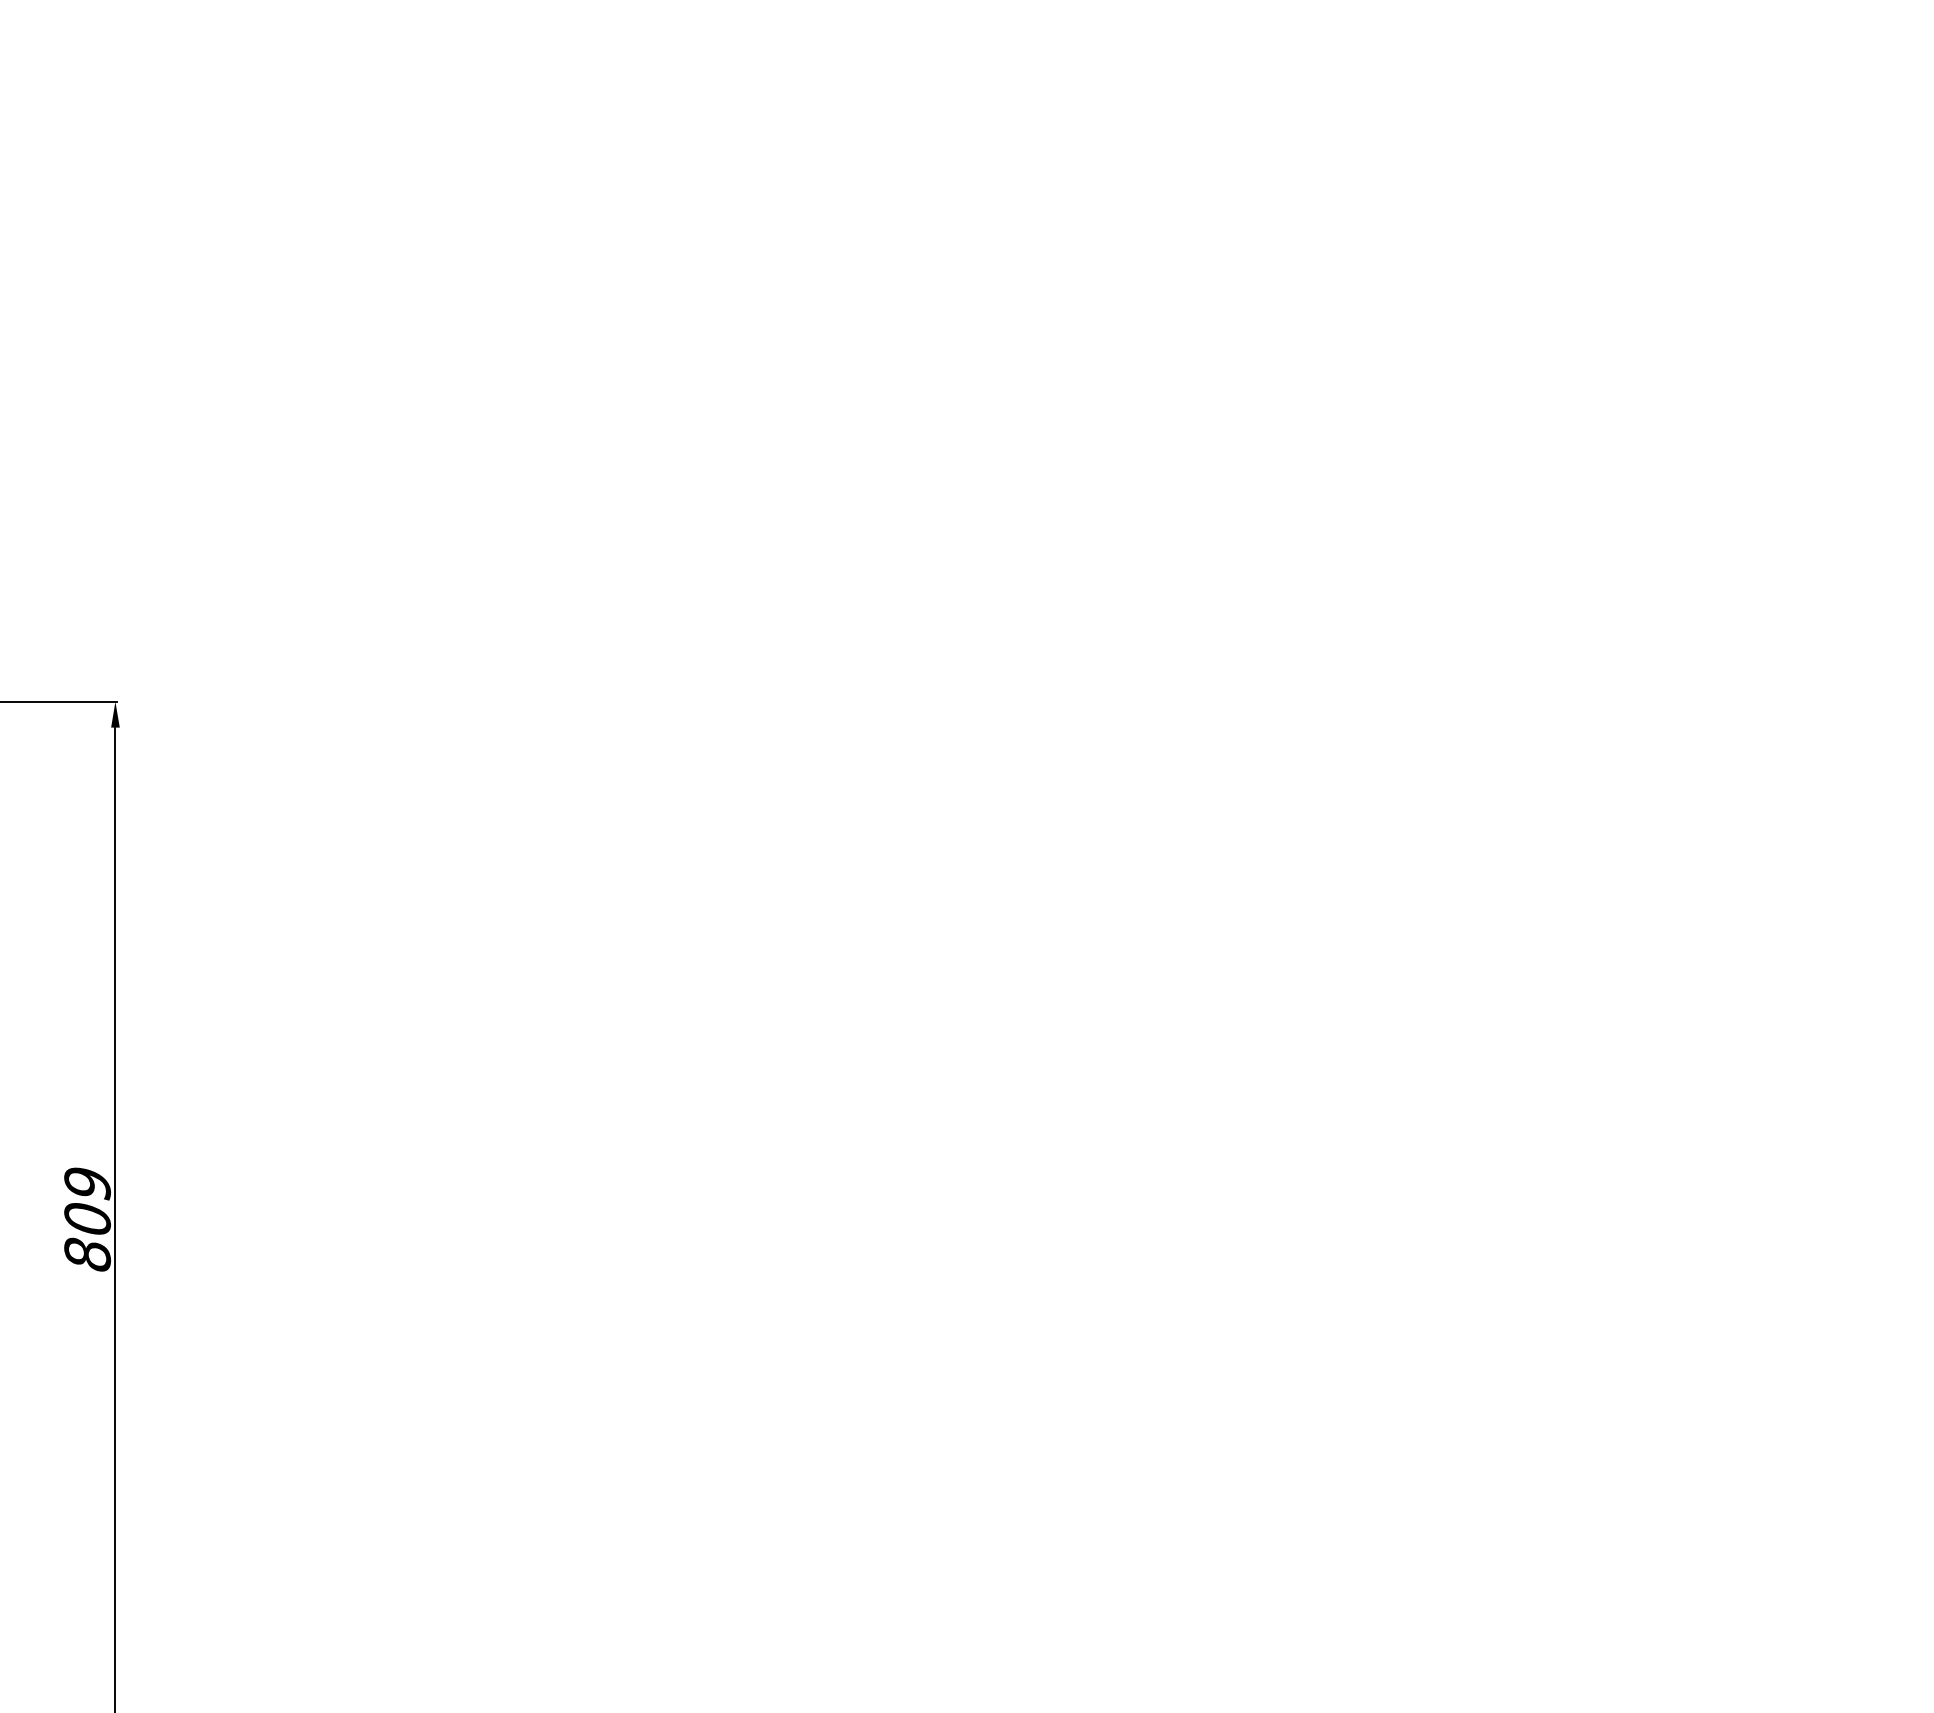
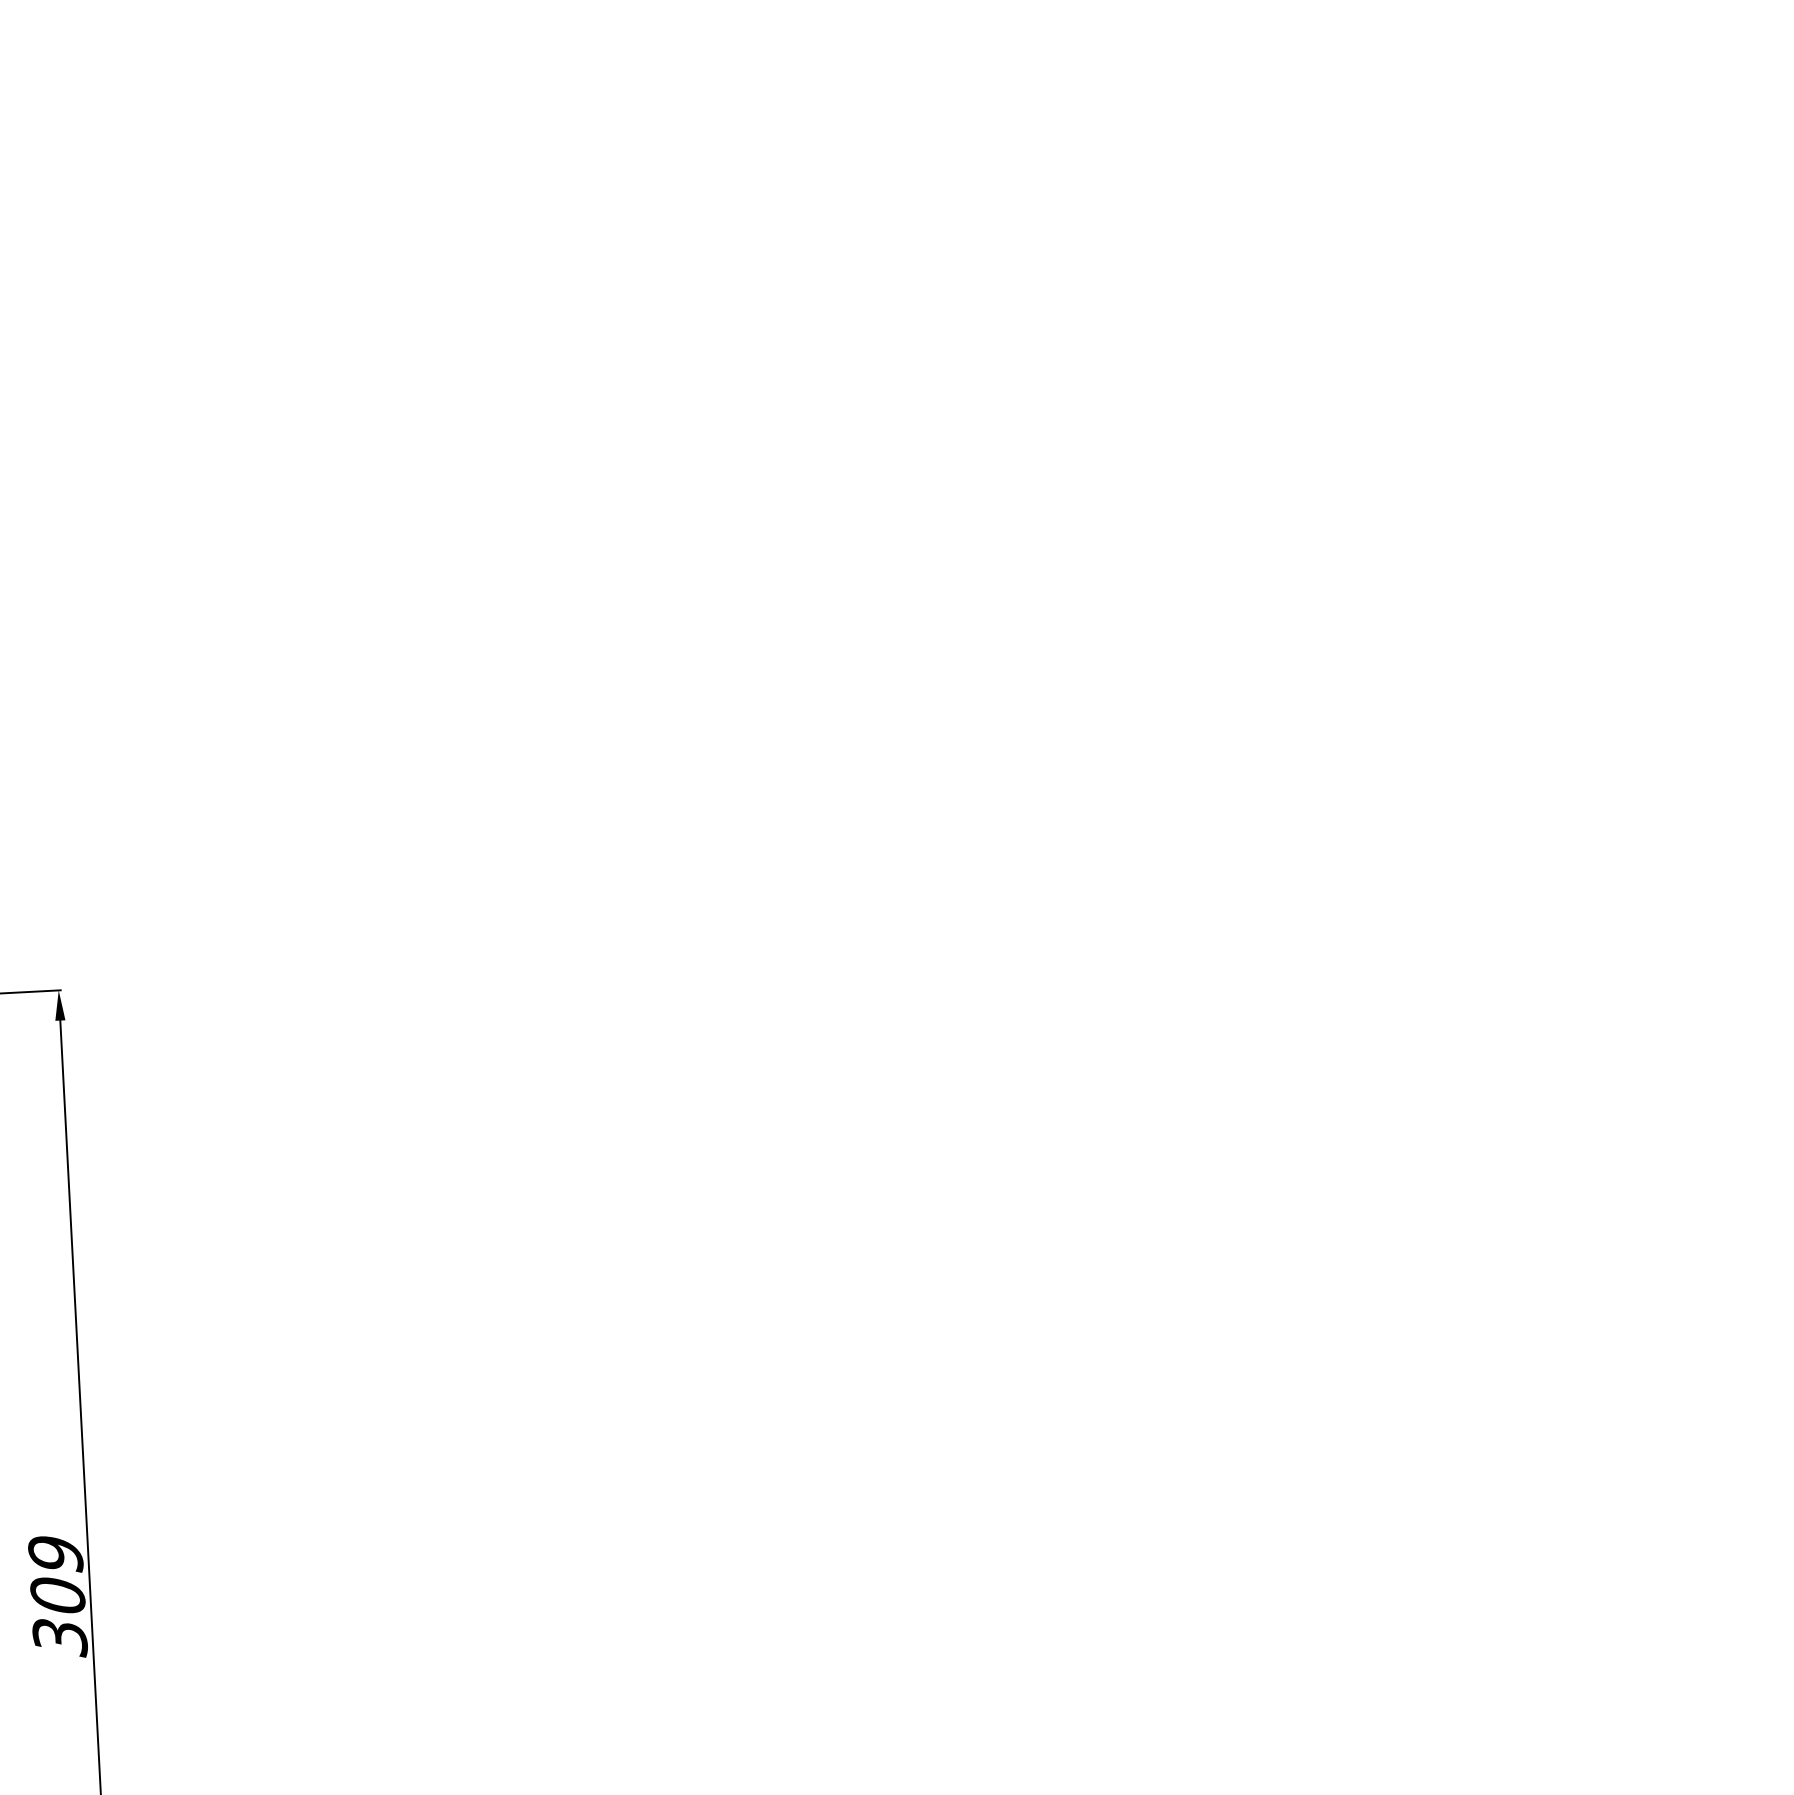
text: (87, 1255) -> (60, 1638), 809 -> 309

